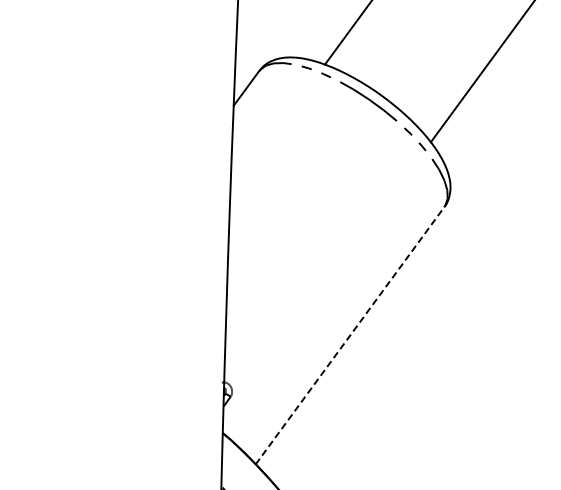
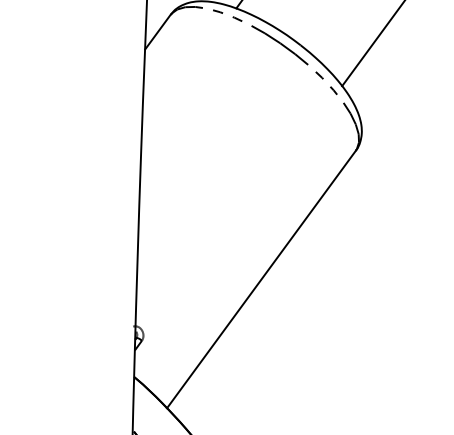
line: (350, 335) -> (261, 279), dashed -> solid

